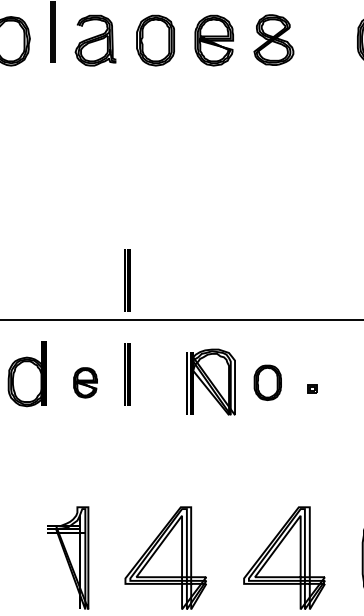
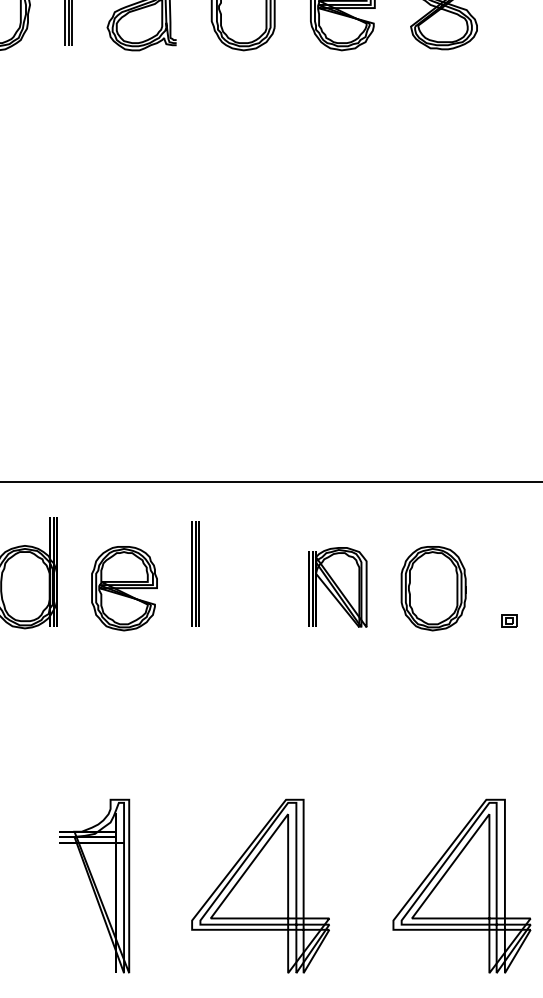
part: (127, 280) -> (195, 414), removed
part: (211, 381) -> (338, 586), size x0.71
part: (85, 382) -> (124, 588), size x1.67
part: (267, 382) -> (433, 588), size x1.43
part: (312, 388) -> (509, 620), moved

